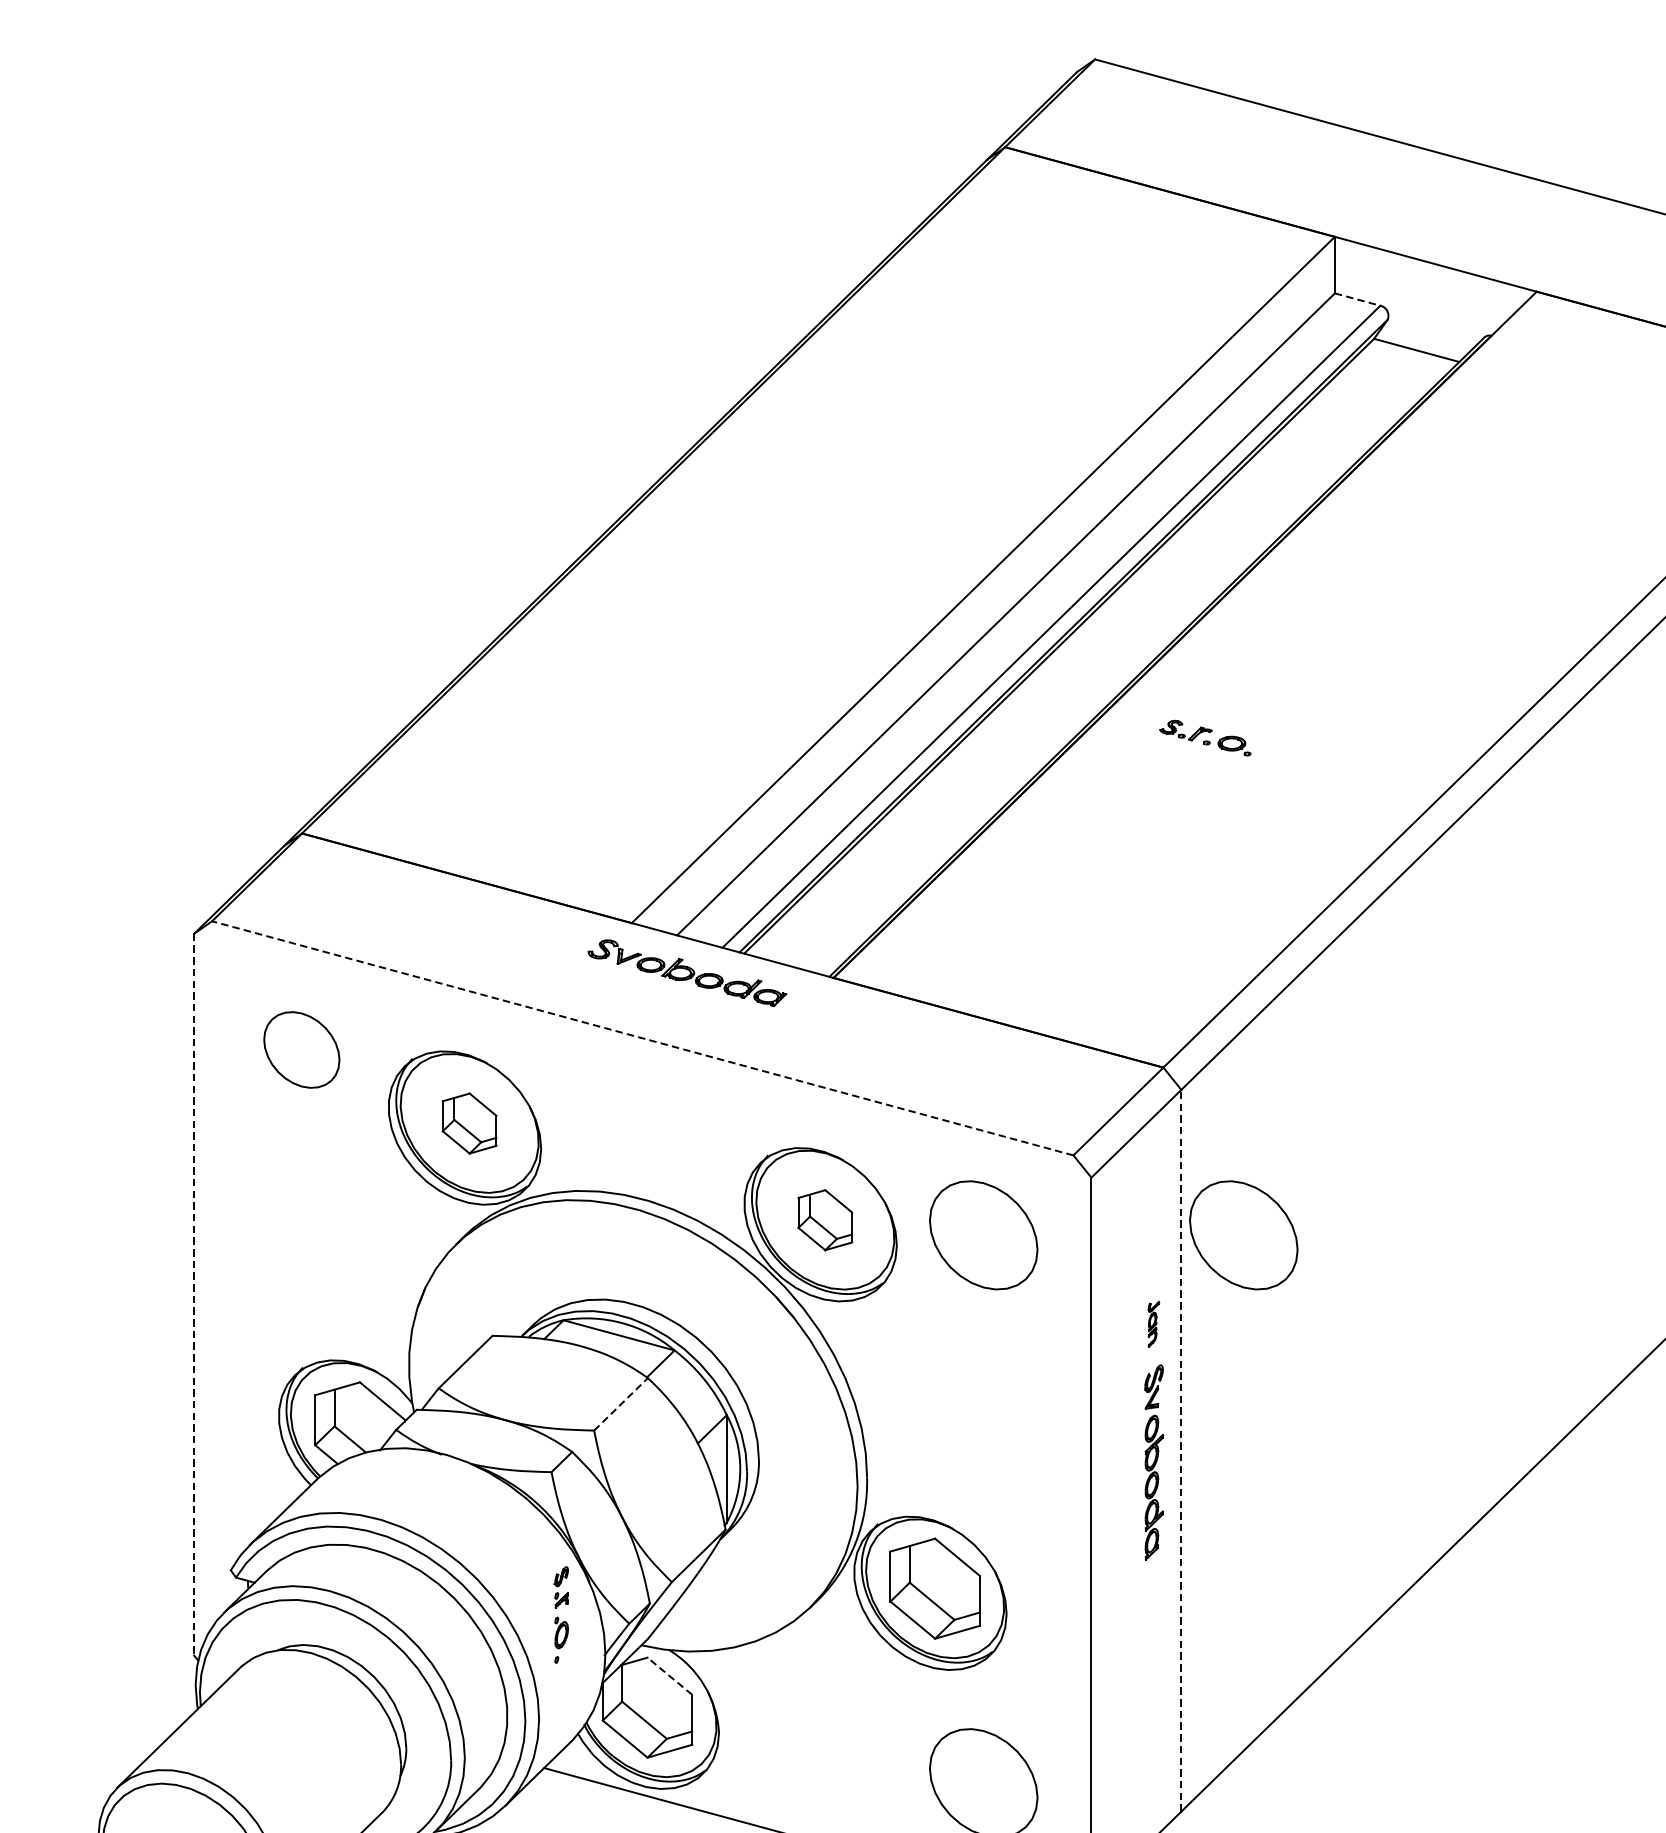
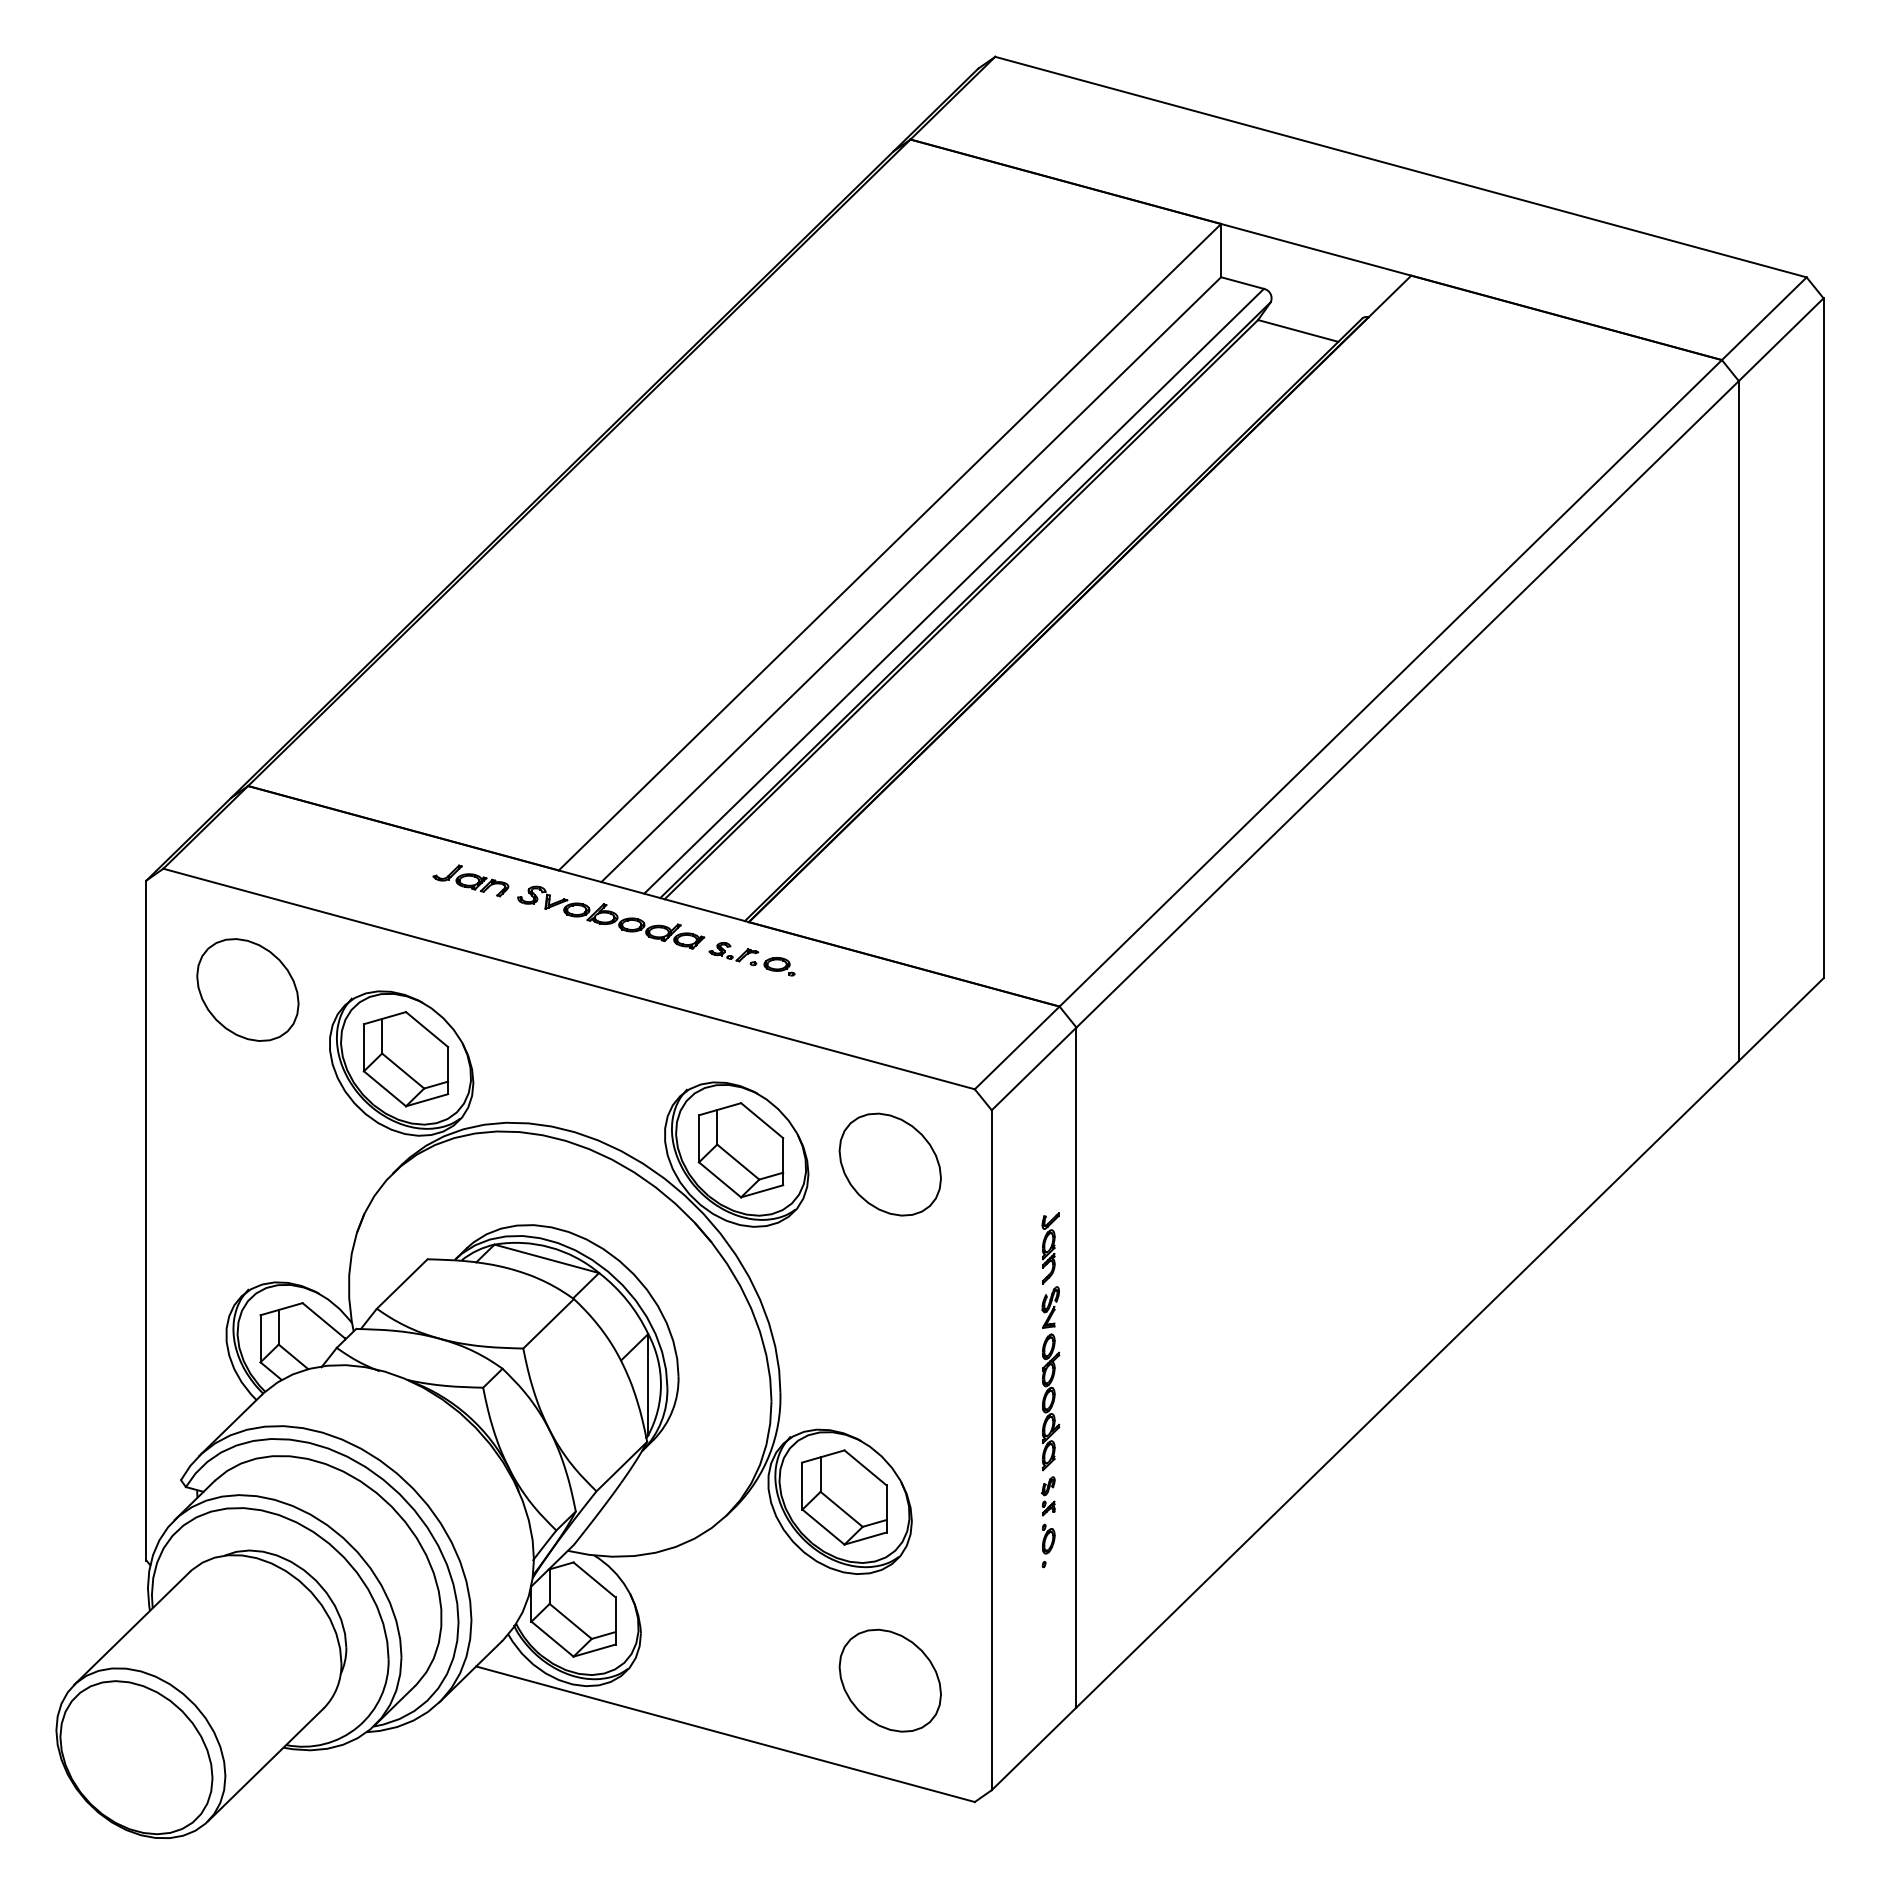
line: (1358, 300) -> (1243, 283), dashed -> solid
part: (1204, 738) -> (751, 959), moved
part: (538, 933) -> (470, 880), added
line: (642, 1037) -> (568, 978), dashed -> solid
part: (301, 1049) -> (247, 989), size x1.43
part: (469, 1123) -> (405, 1059), size x1.67
part: (824, 1220) -> (740, 1150), size x1.67
part: (1242, 1235) -> (1134, 1164), removed
line: (194, 1294) -> (146, 1220), dashed -> solid
part: (1153, 1324) -> (1050, 1248), size x1.67
line: (621, 1404) -> (549, 1323), dashed -> solid
line: (1181, 1450) -> (1076, 1367), dashed -> solid
part: (560, 1615) -> (1047, 1522), moved
line: (669, 1675) -> (594, 1579), dashed -> solid

